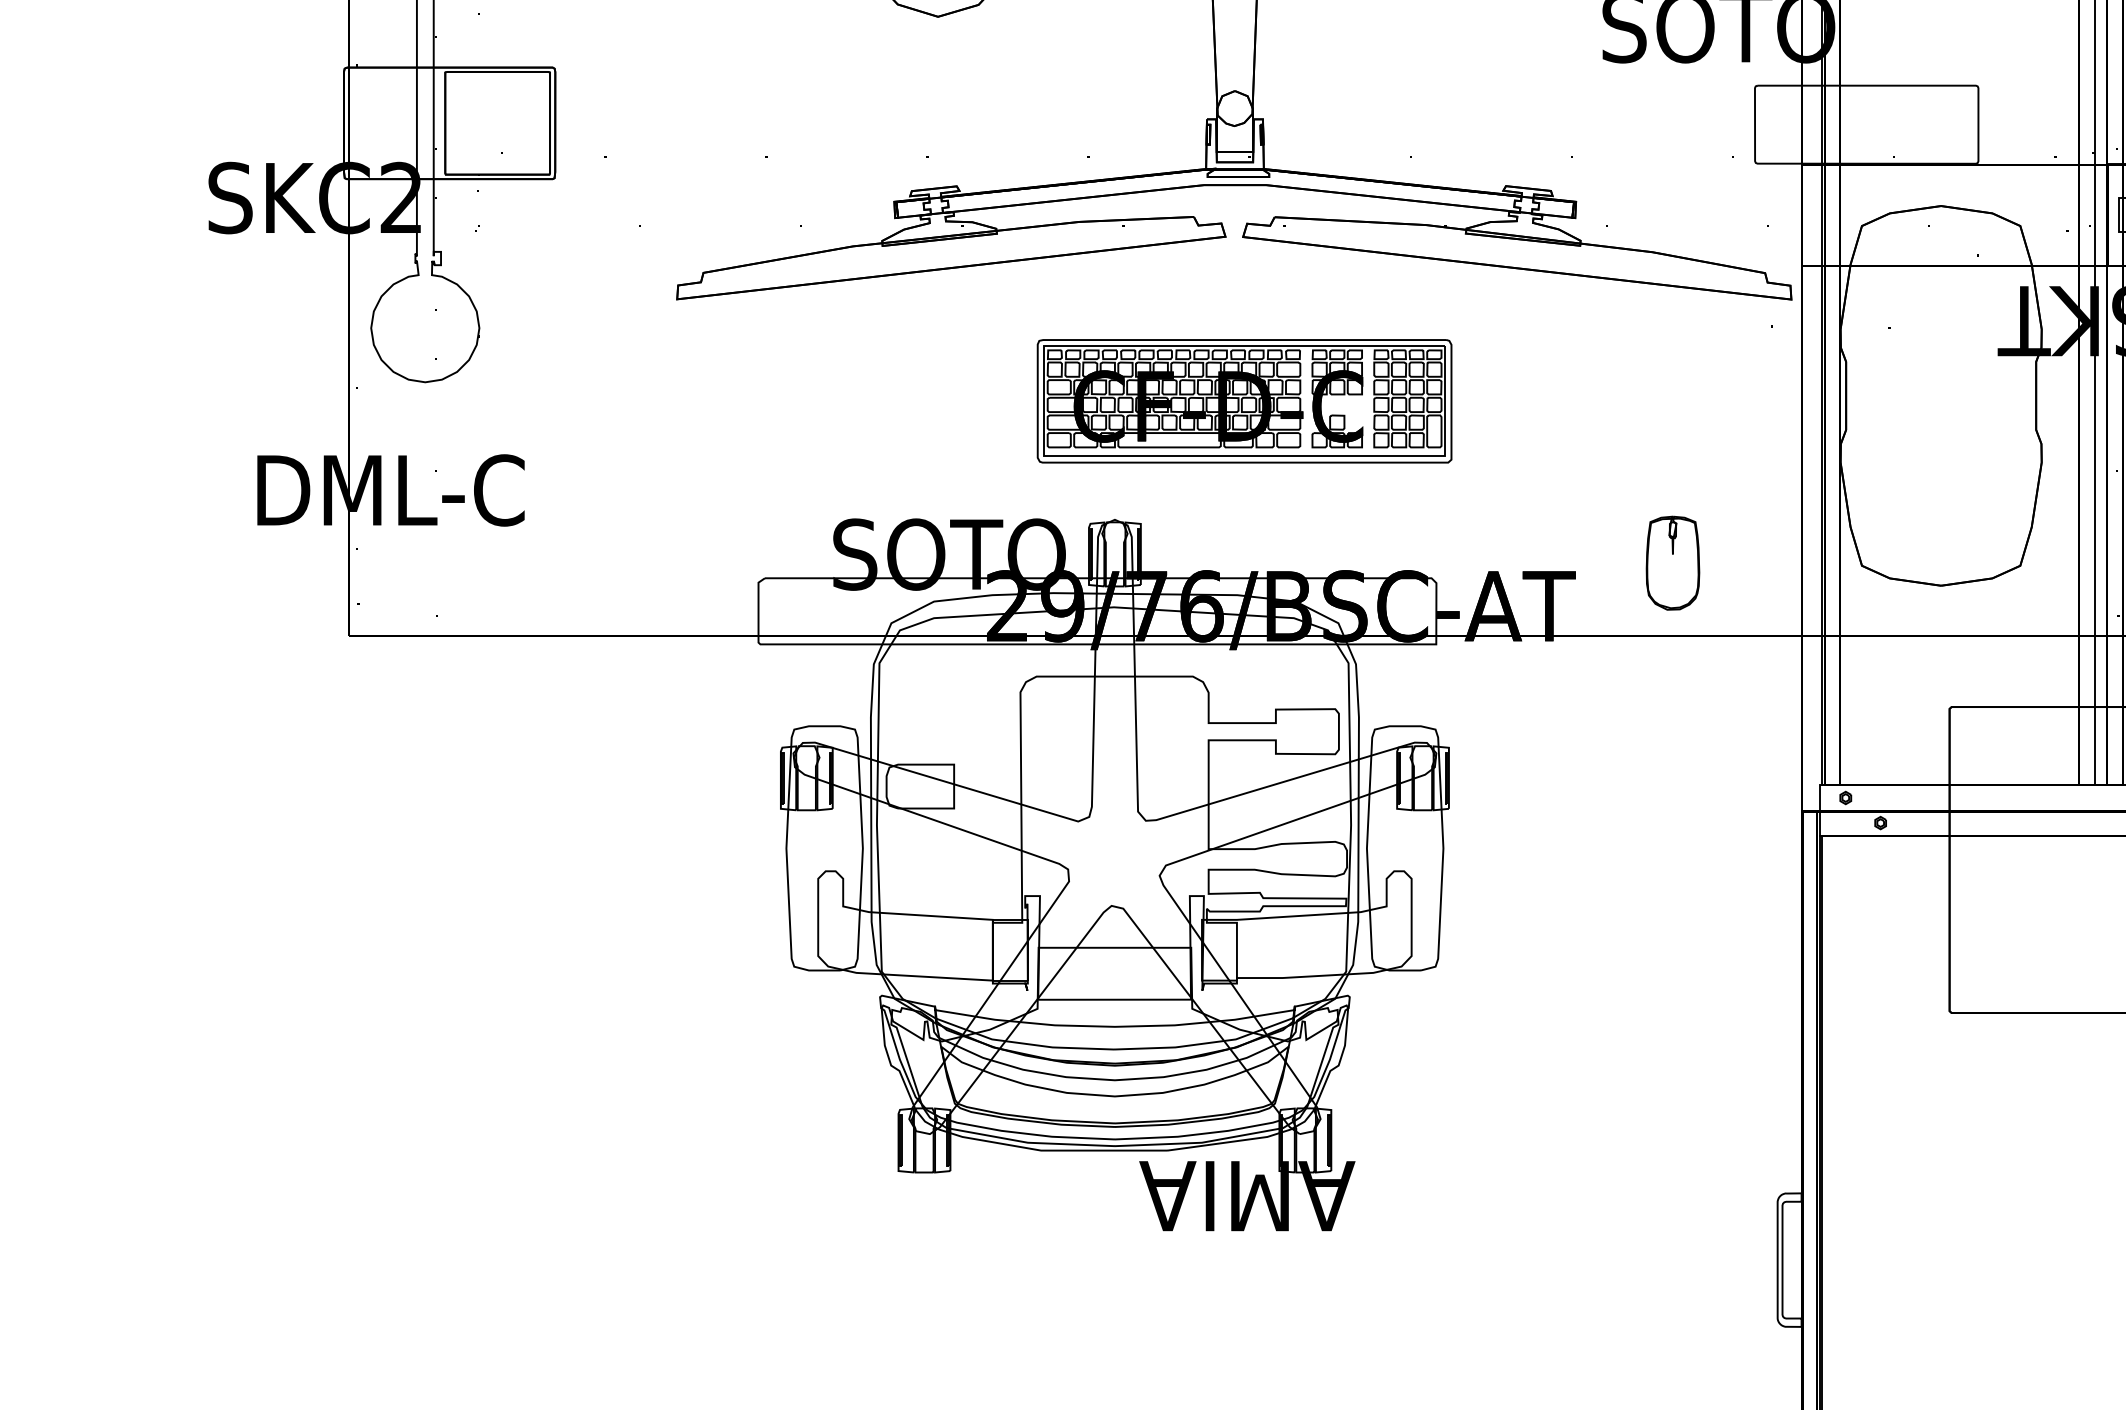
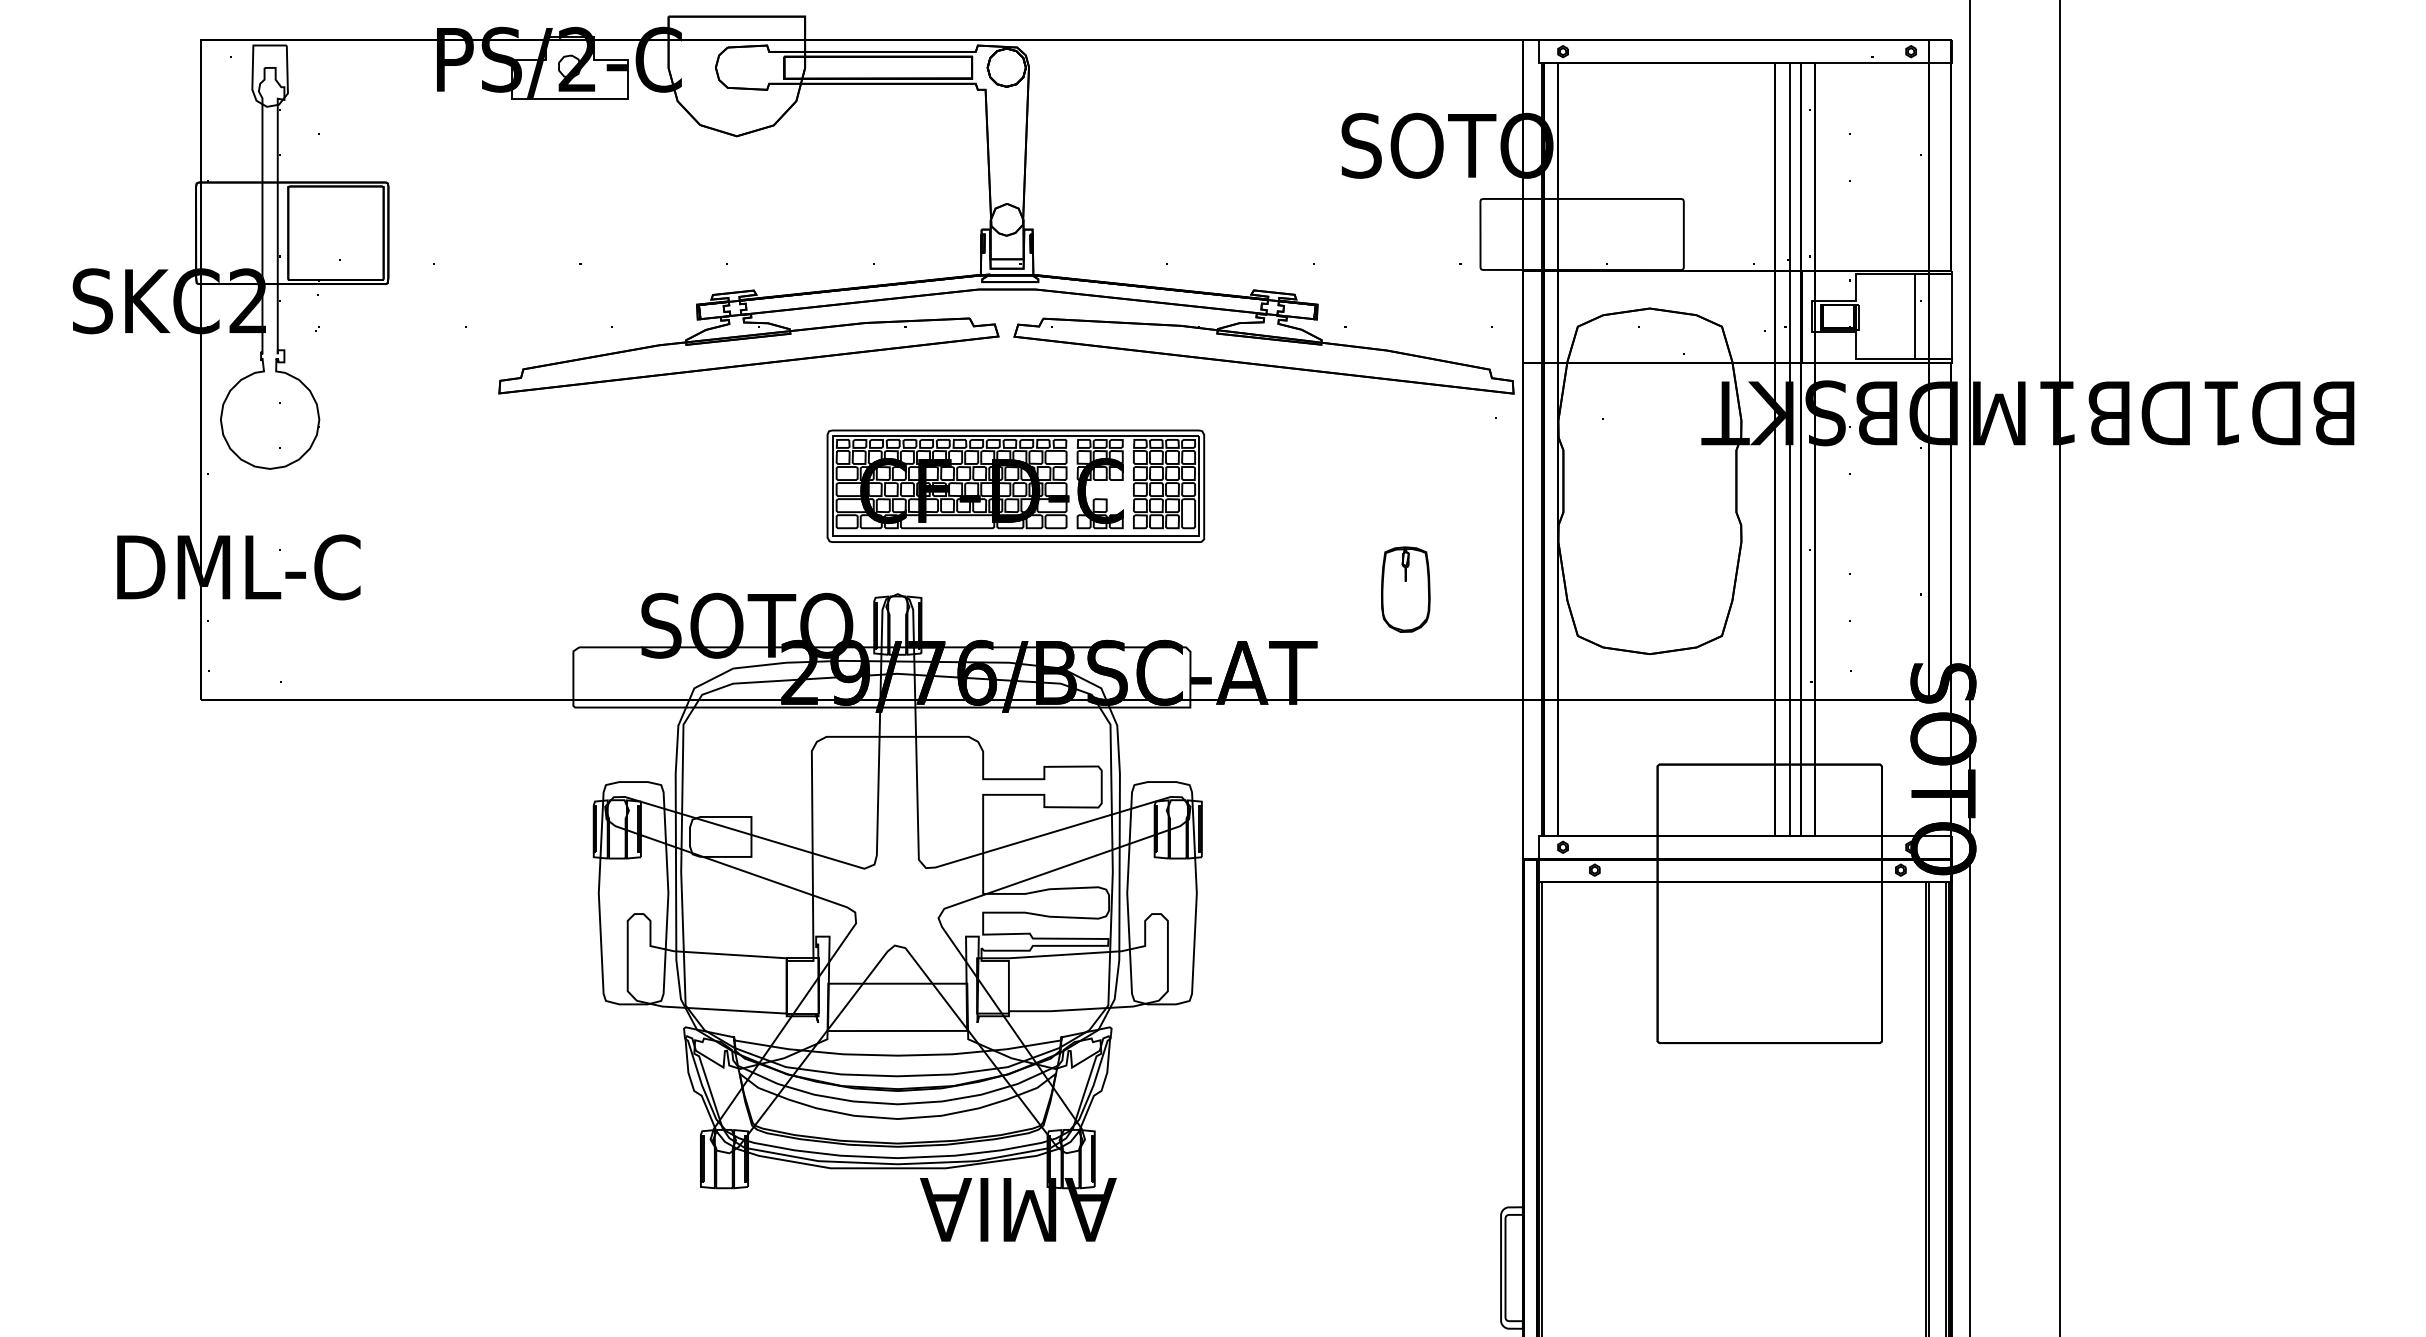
part: (1672, 563) -> (1405, 589), moved

